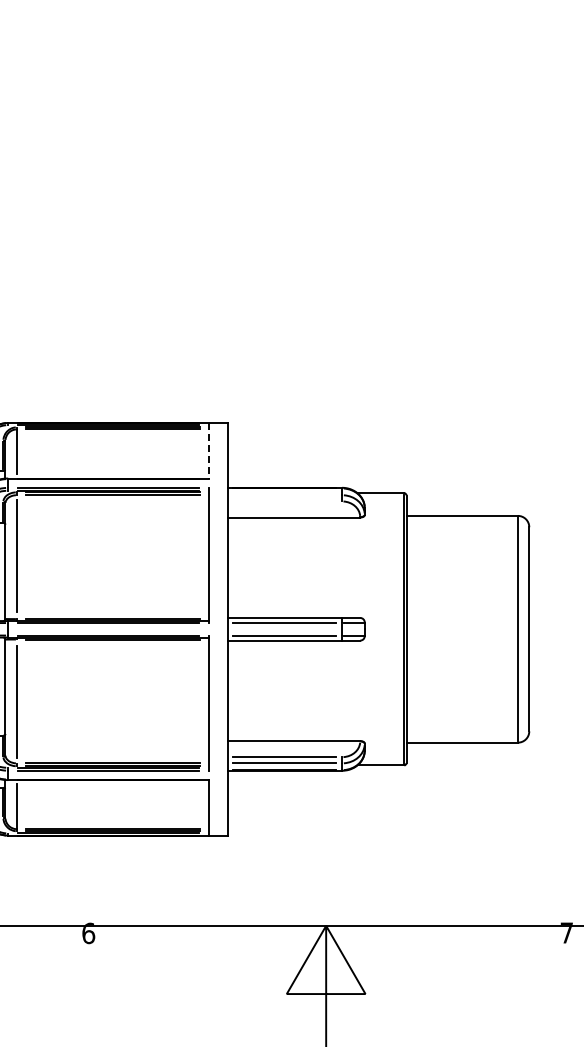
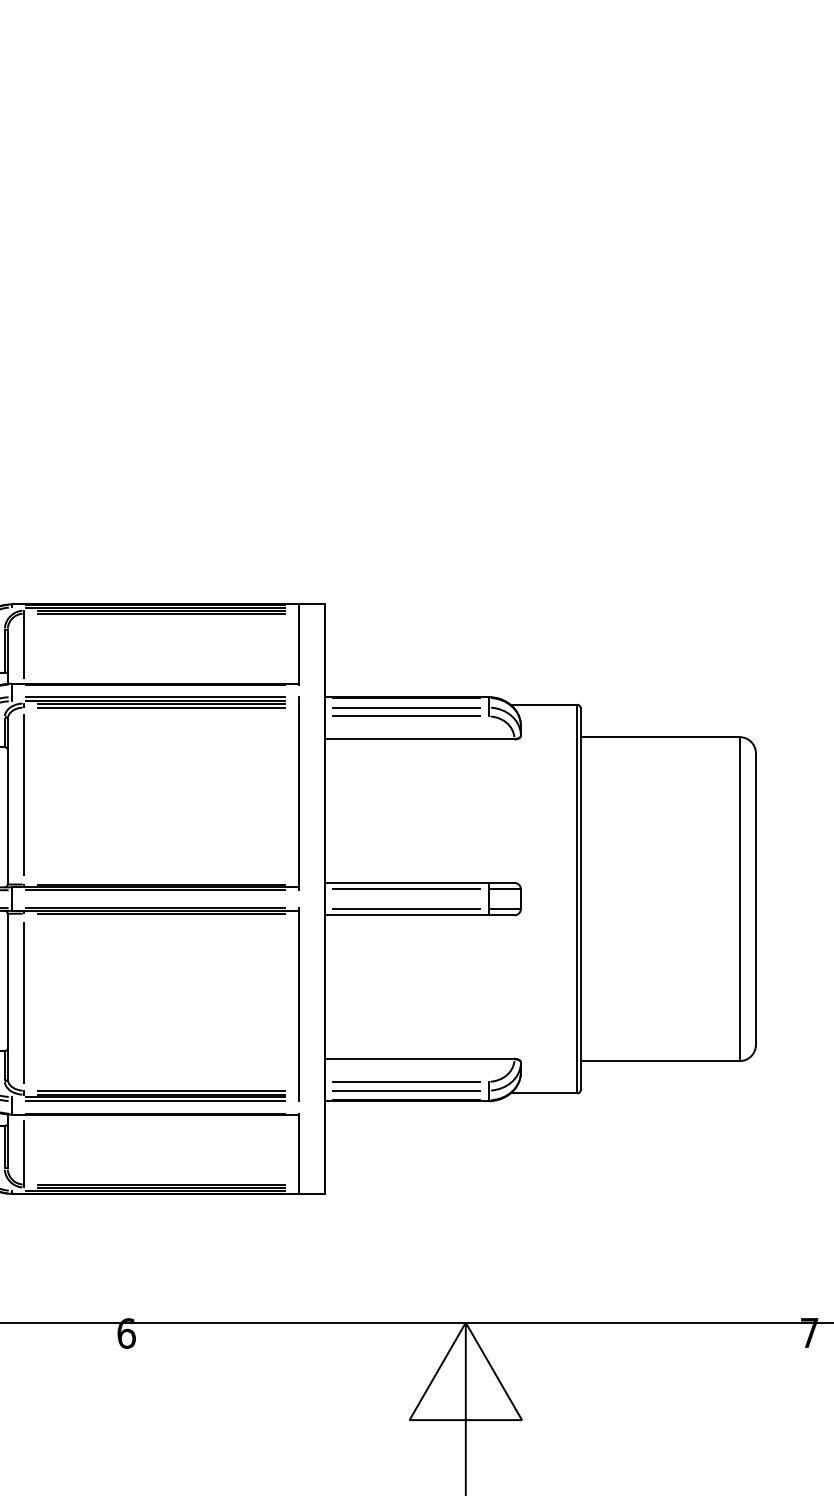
line: (209, 451) -> (299, 645), dashed -> solid
line: (284, 495) -> (406, 708), added
line: (284, 501) -> (406, 716), added

